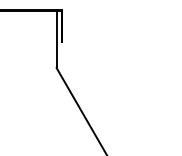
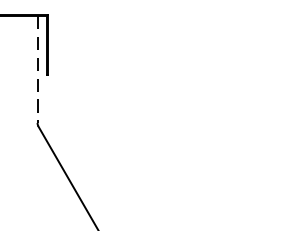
line: (56, 39) -> (37, 71), solid -> dashed

